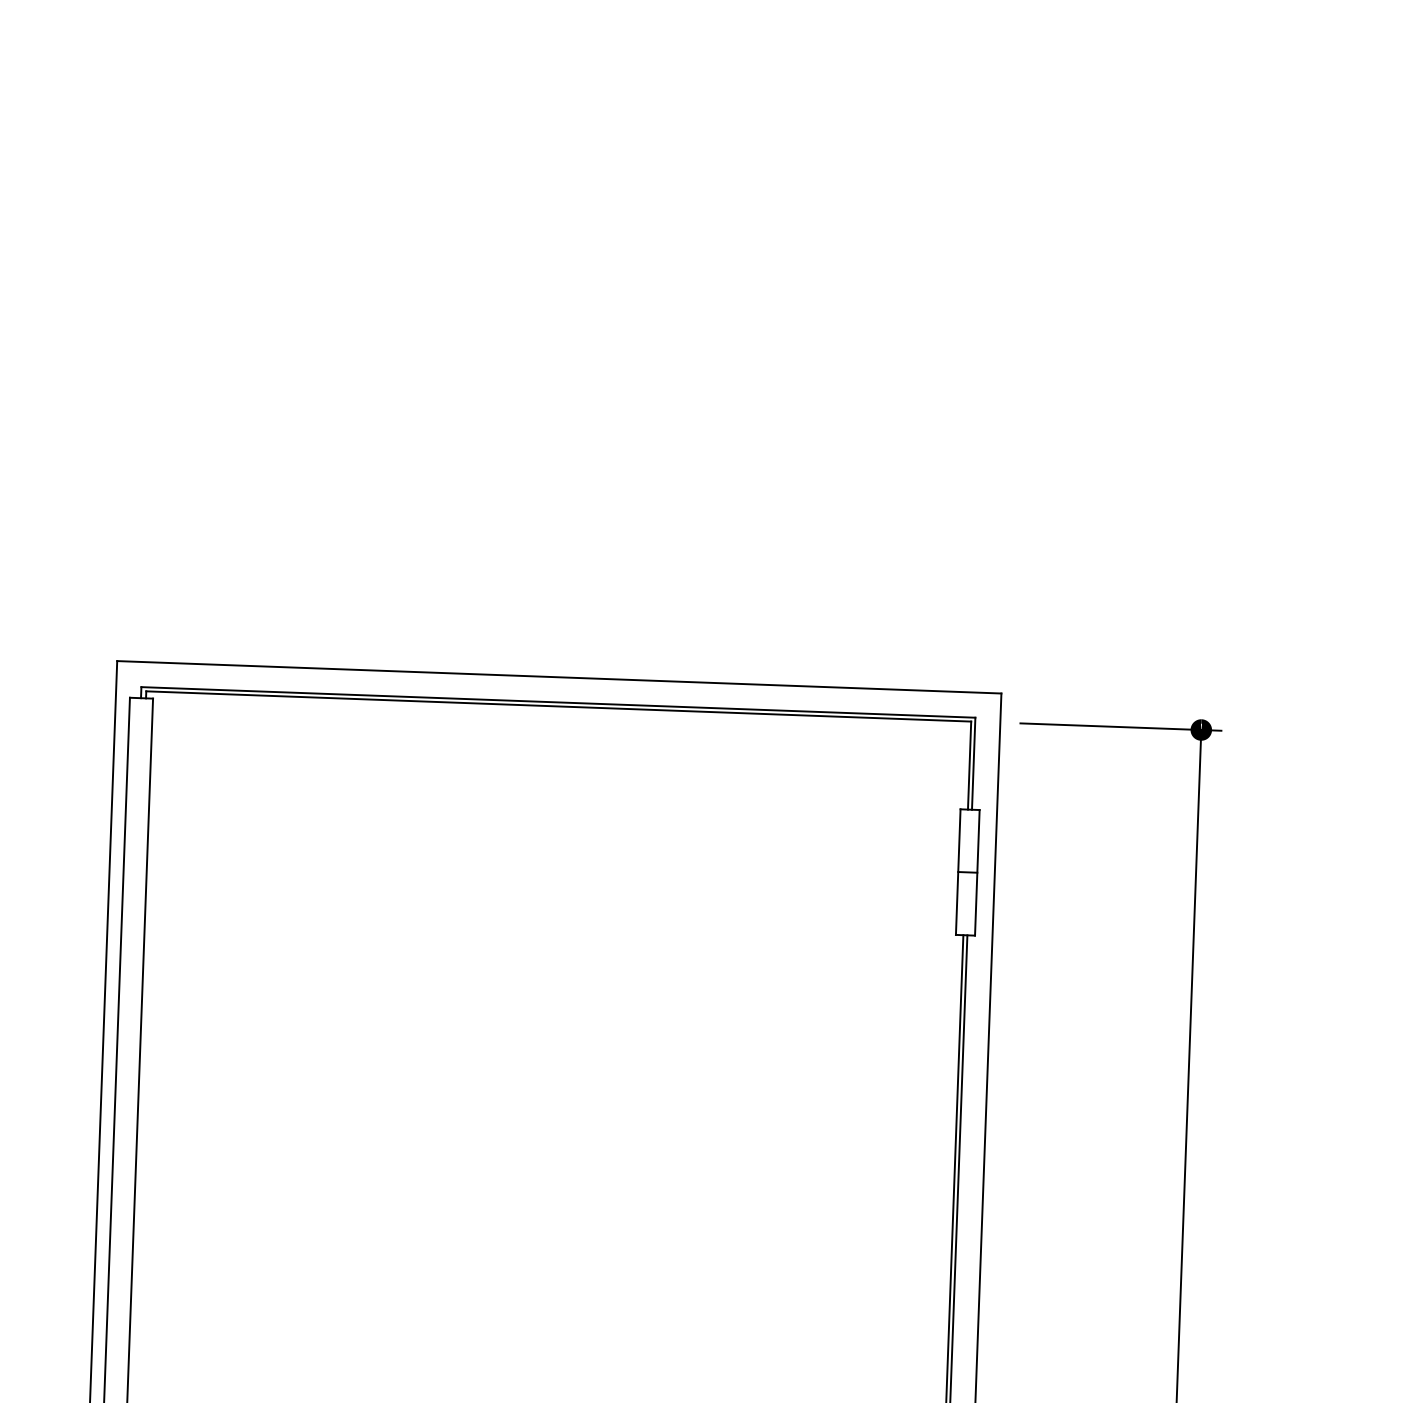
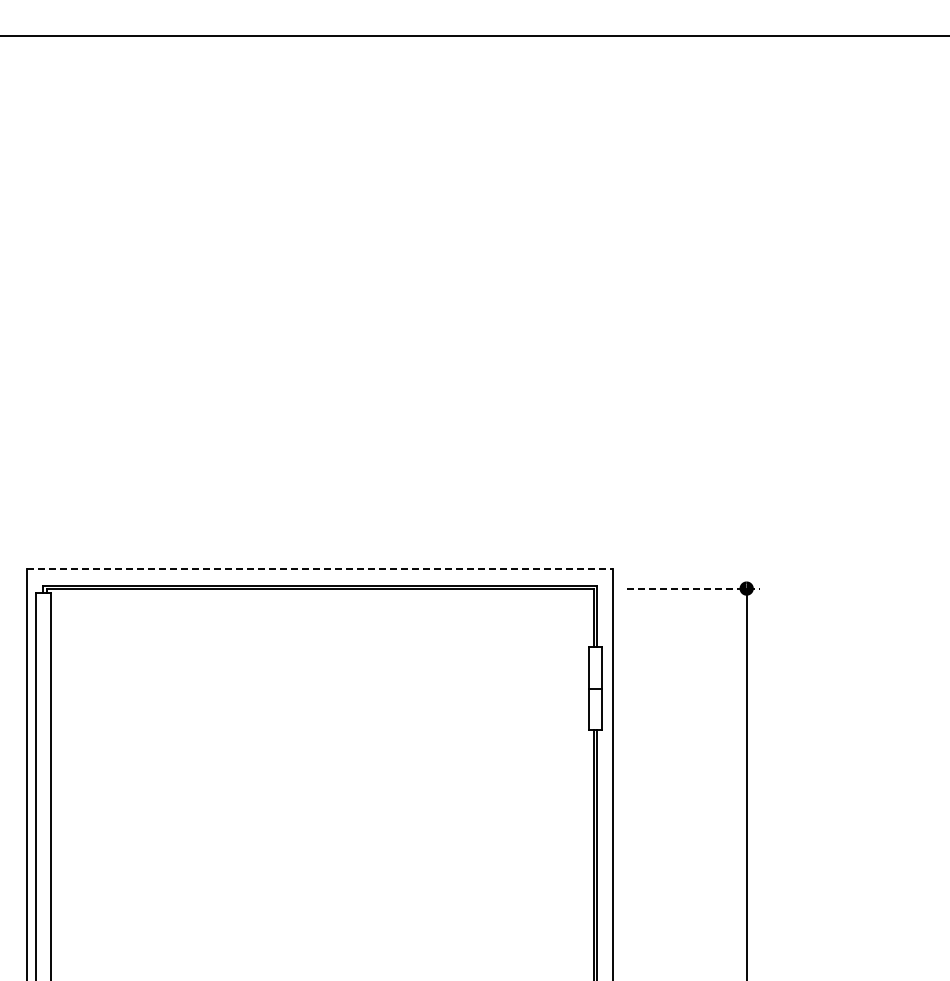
line: (559, 677) -> (320, 569), solid -> dashed
line: (1121, 726) -> (693, 588), solid -> dashed

